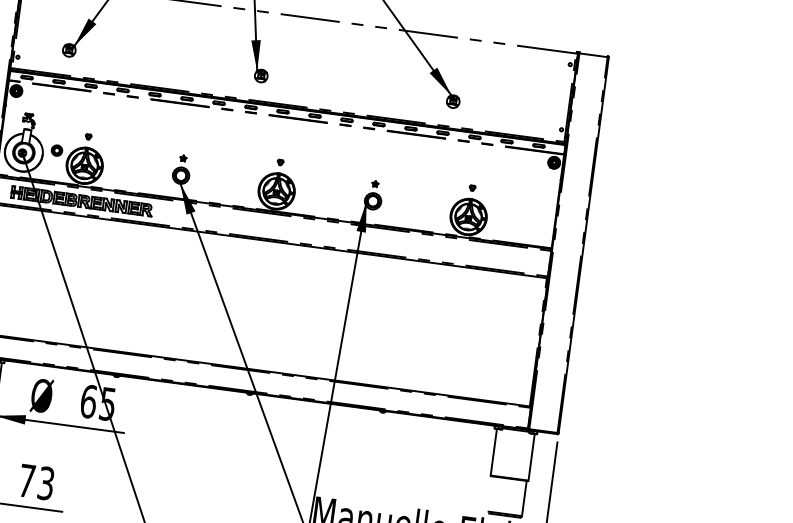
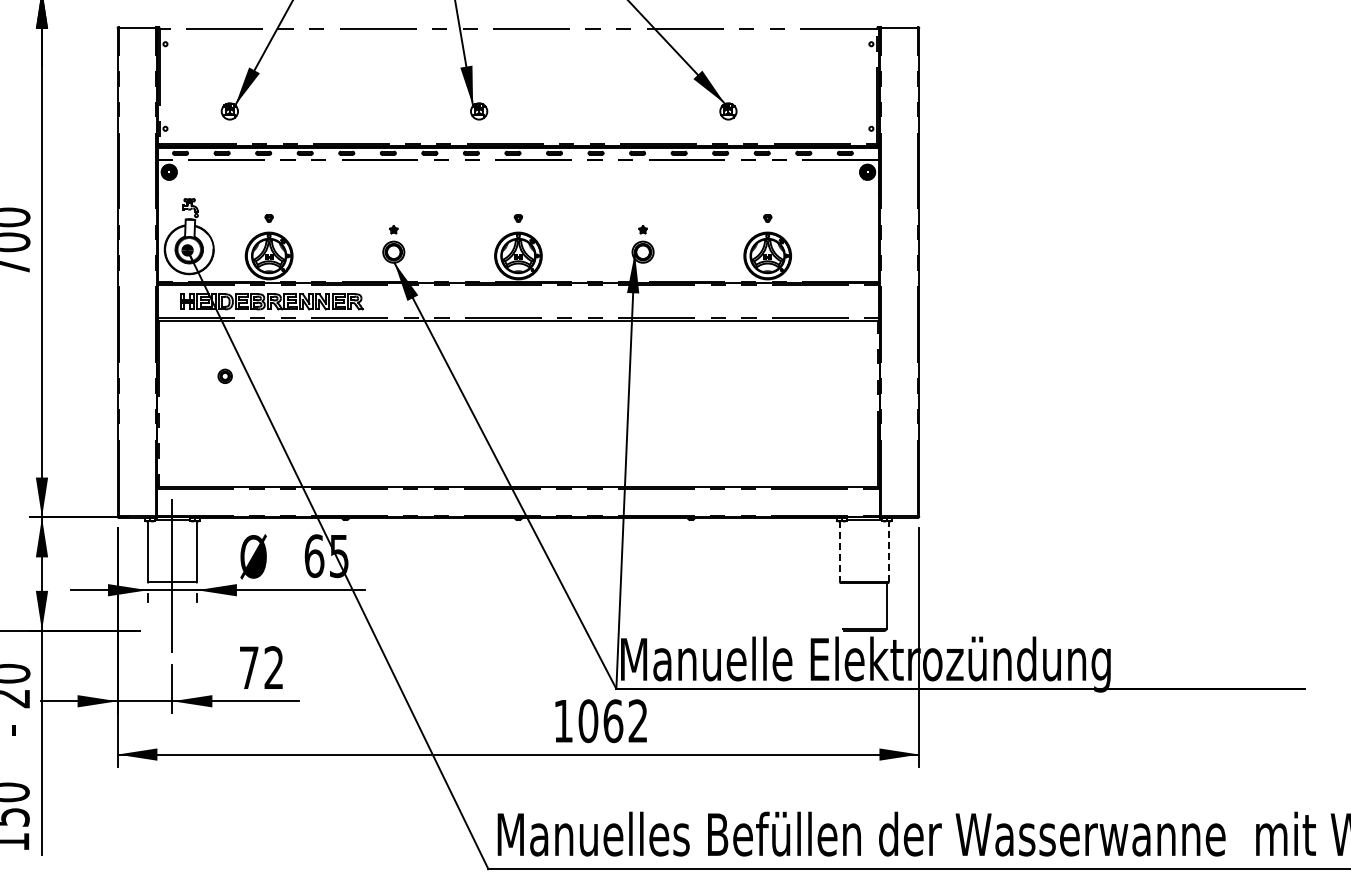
part: (56, 149) -> (224, 375), moved
line: (493, 452) -> (839, 552), solid -> dashed
line: (531, 457) -> (888, 551), solid -> dashed
text: (45, 483) -> (273, 667), 73 -> 72

